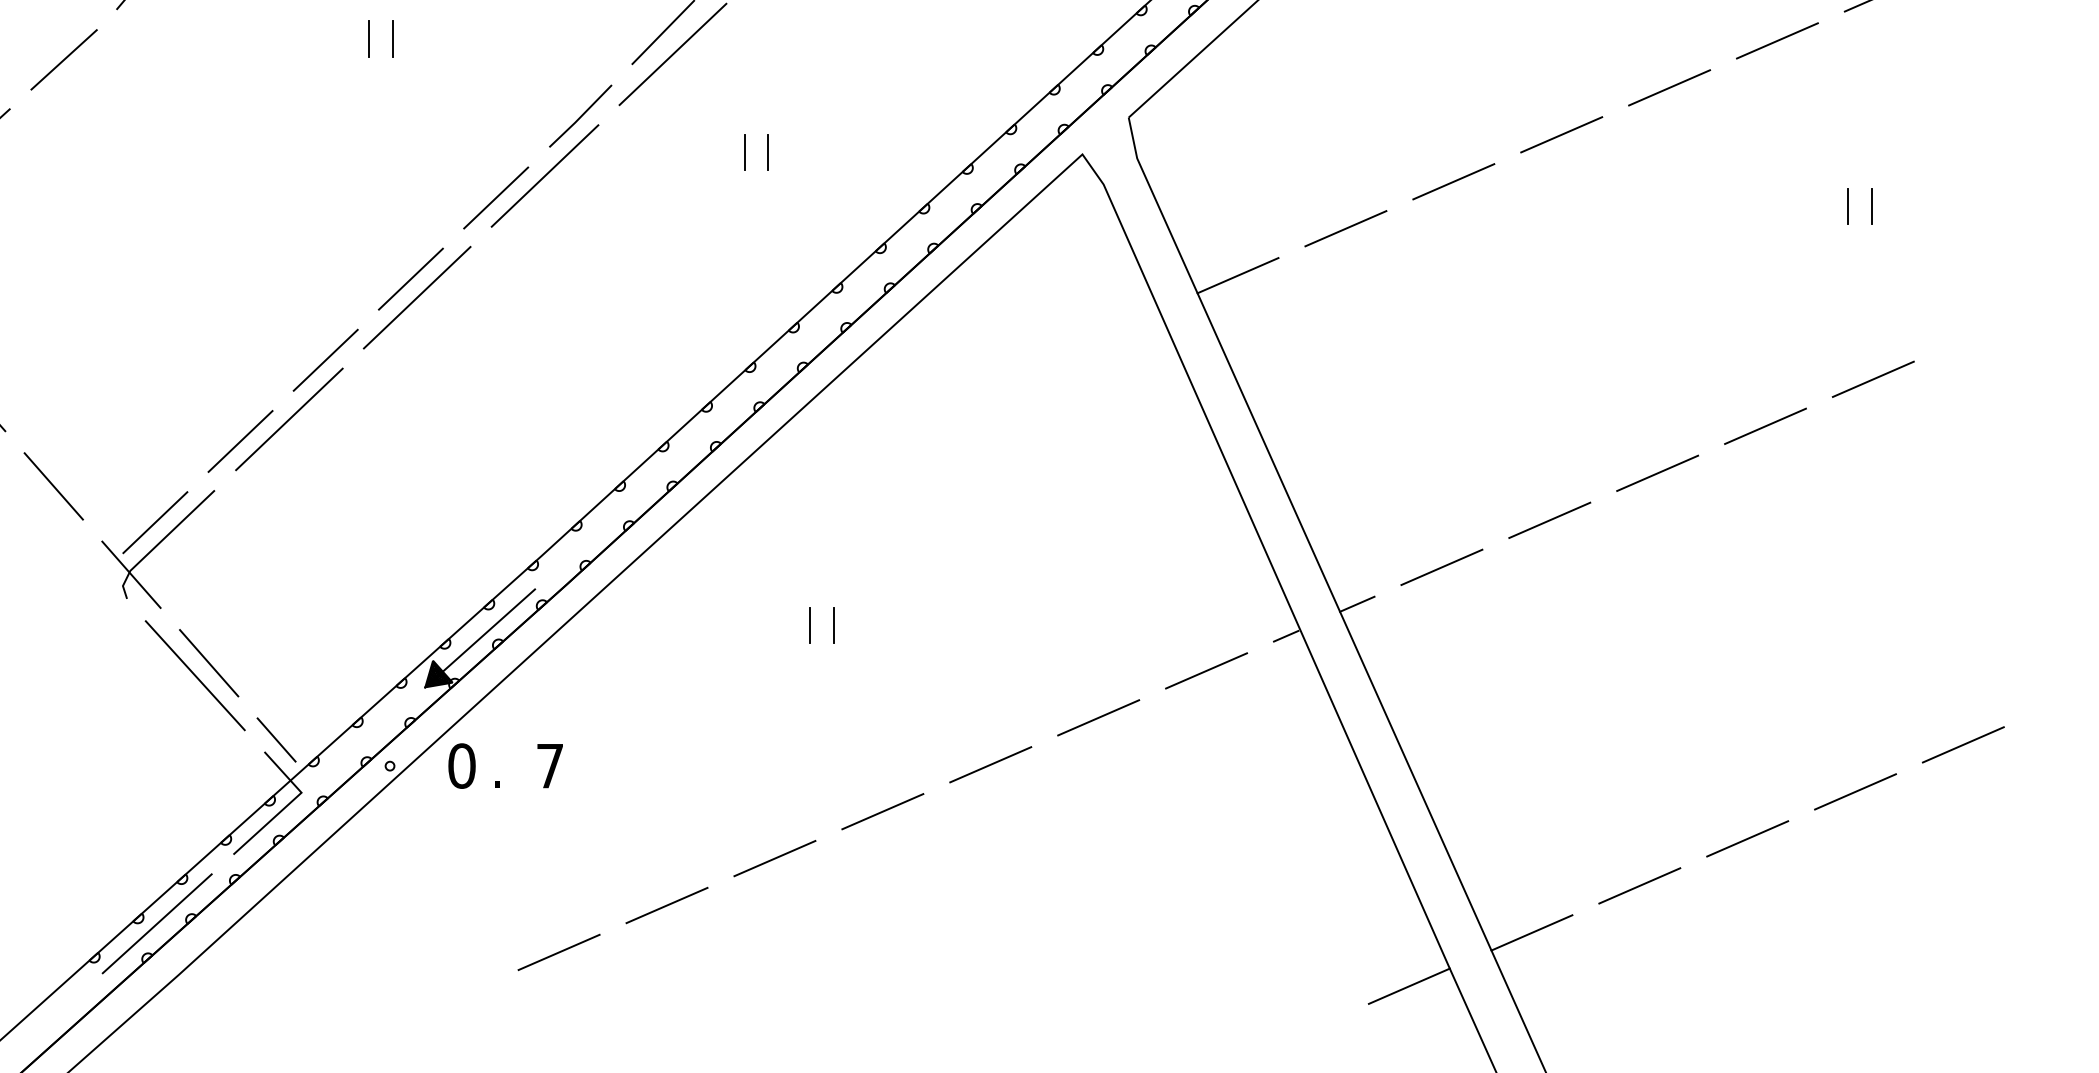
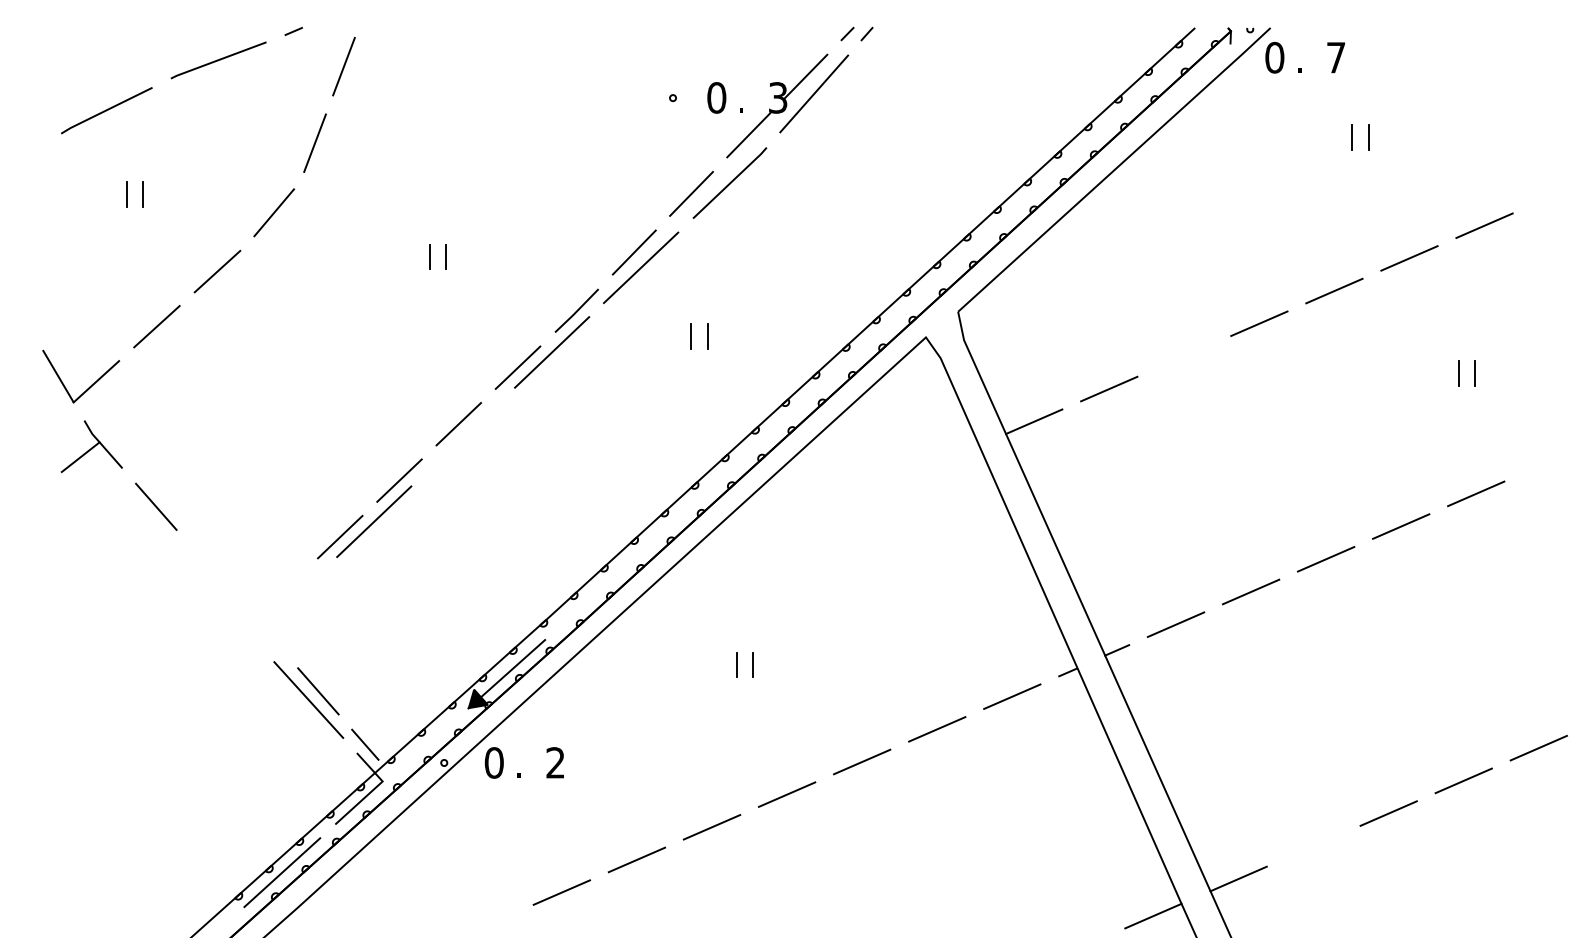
line: (1454, 181) -> (1184, 356), removed
line: (417, 296) -> (463, 436), removed
line: (54, 486) -> (210, 568), removed
part: (157, 548) -> (282, 611), removed
text: (549, 765) -> (555, 762), 7 -> 2
line: (1639, 886) -> (1313, 846), removed

